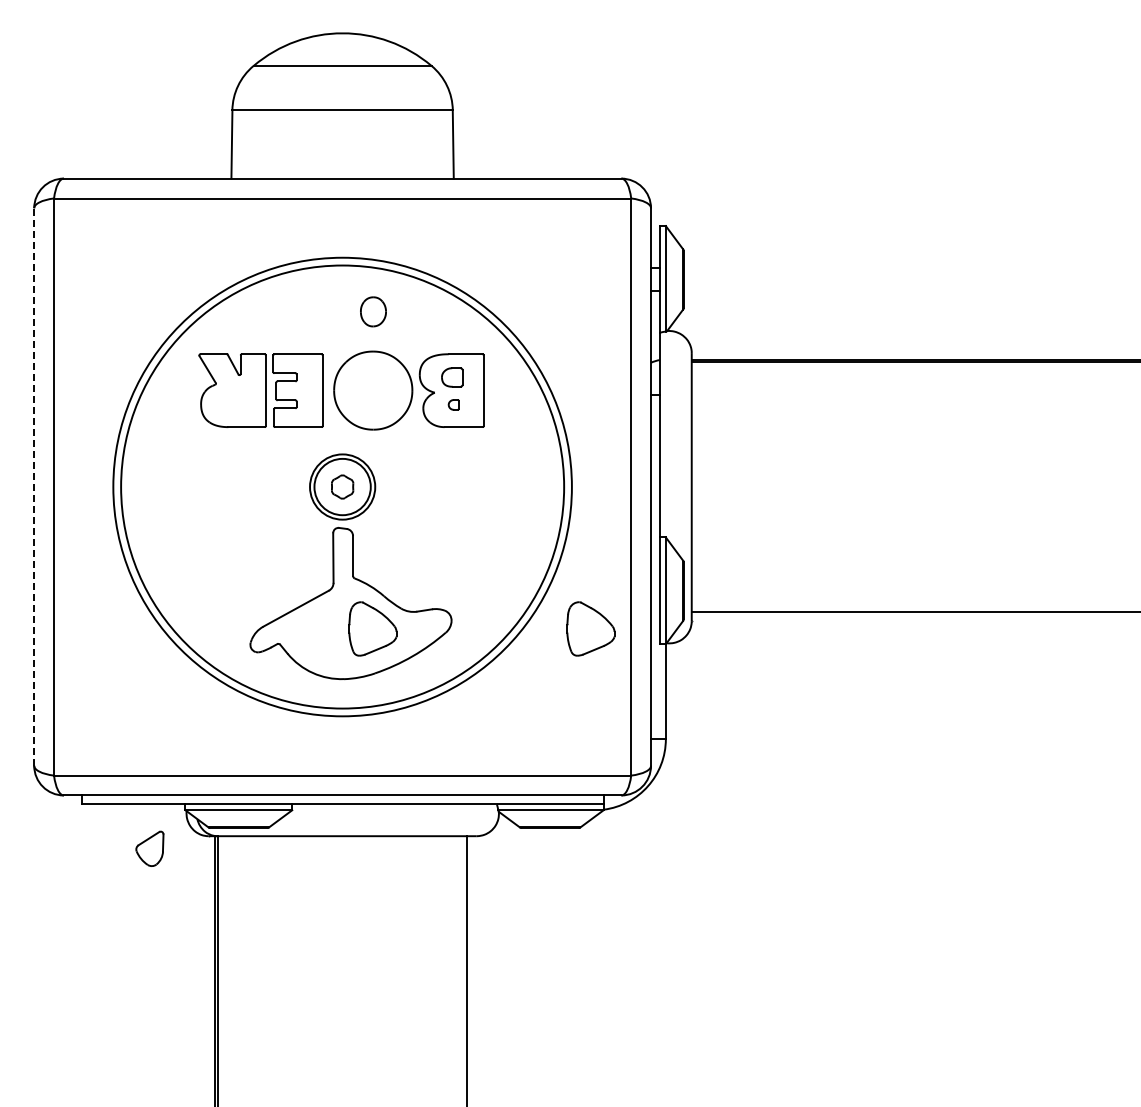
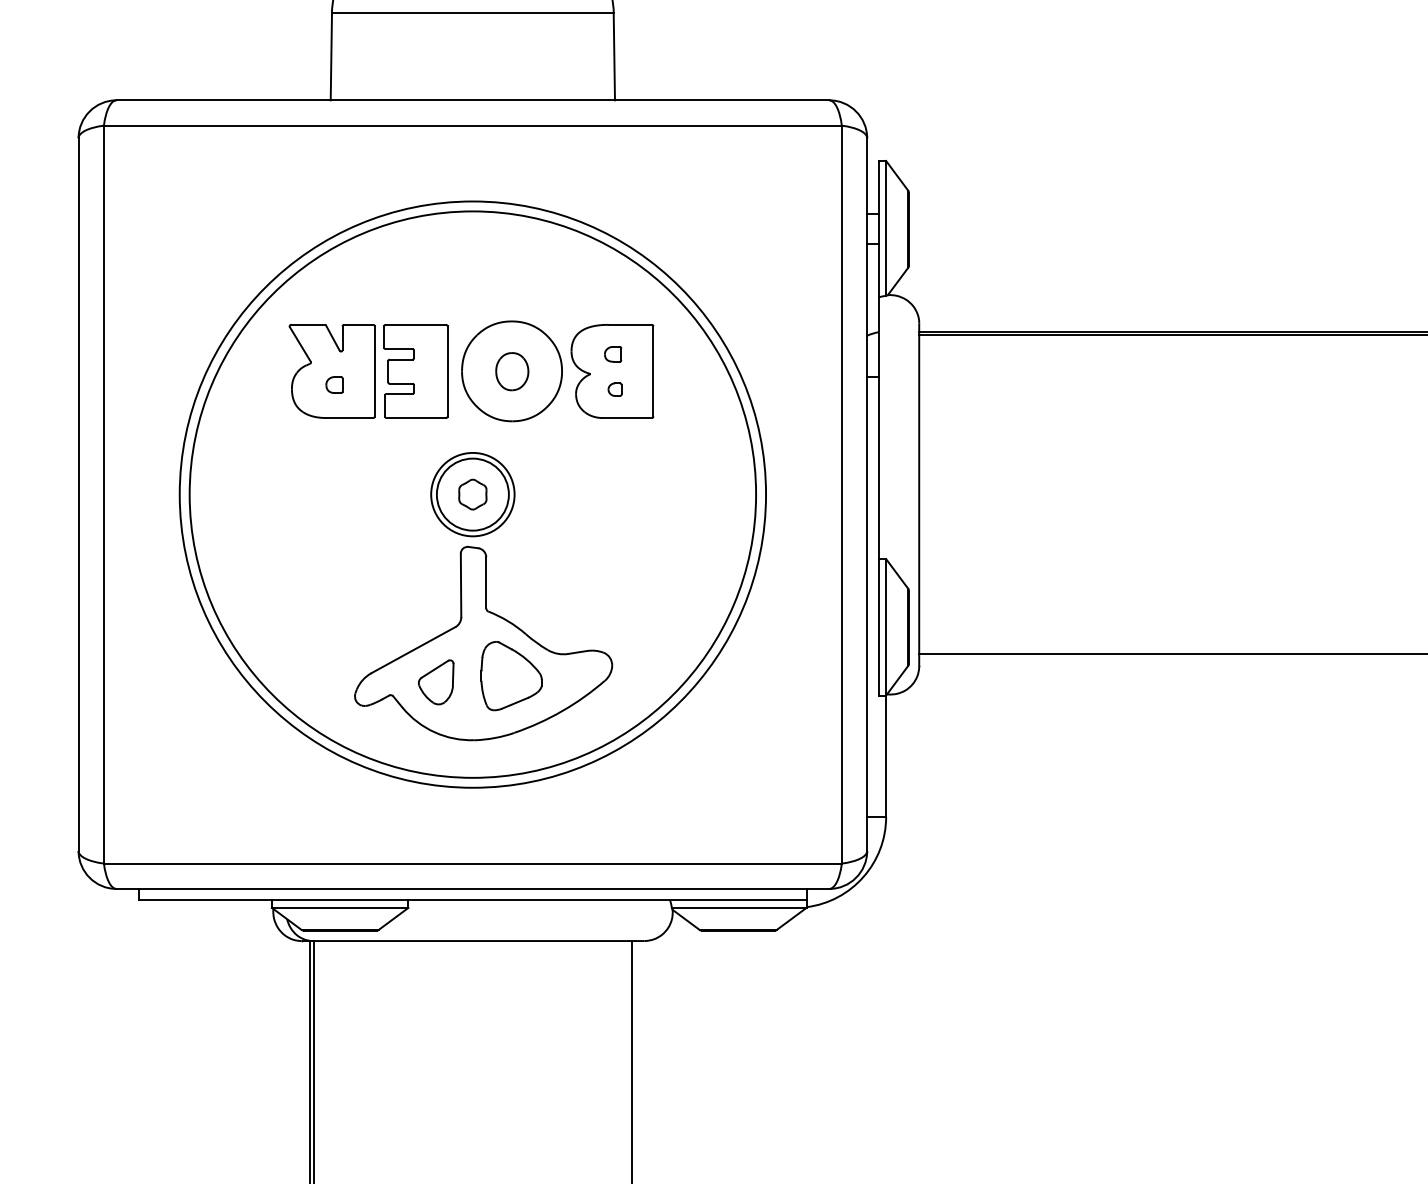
part: (373, 311) -> (512, 371), moved
part: (452, 376) -> (613, 353), size x0.62
part: (234, 401) -> (334, 385), added
line: (34, 487) -> (78, 495), dashed -> solid
part: (590, 628) -> (789, 675), removed
part: (149, 848) -> (435, 681), moved

